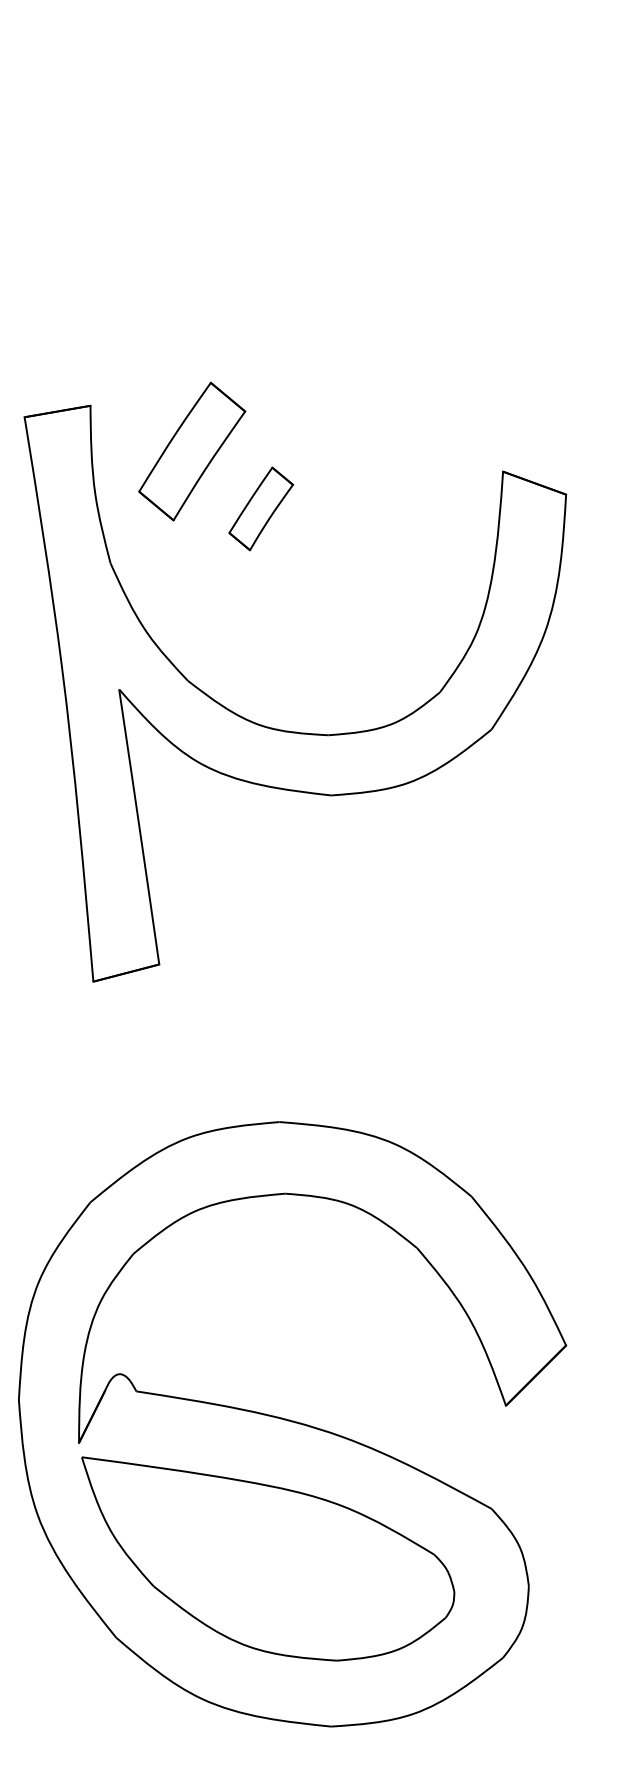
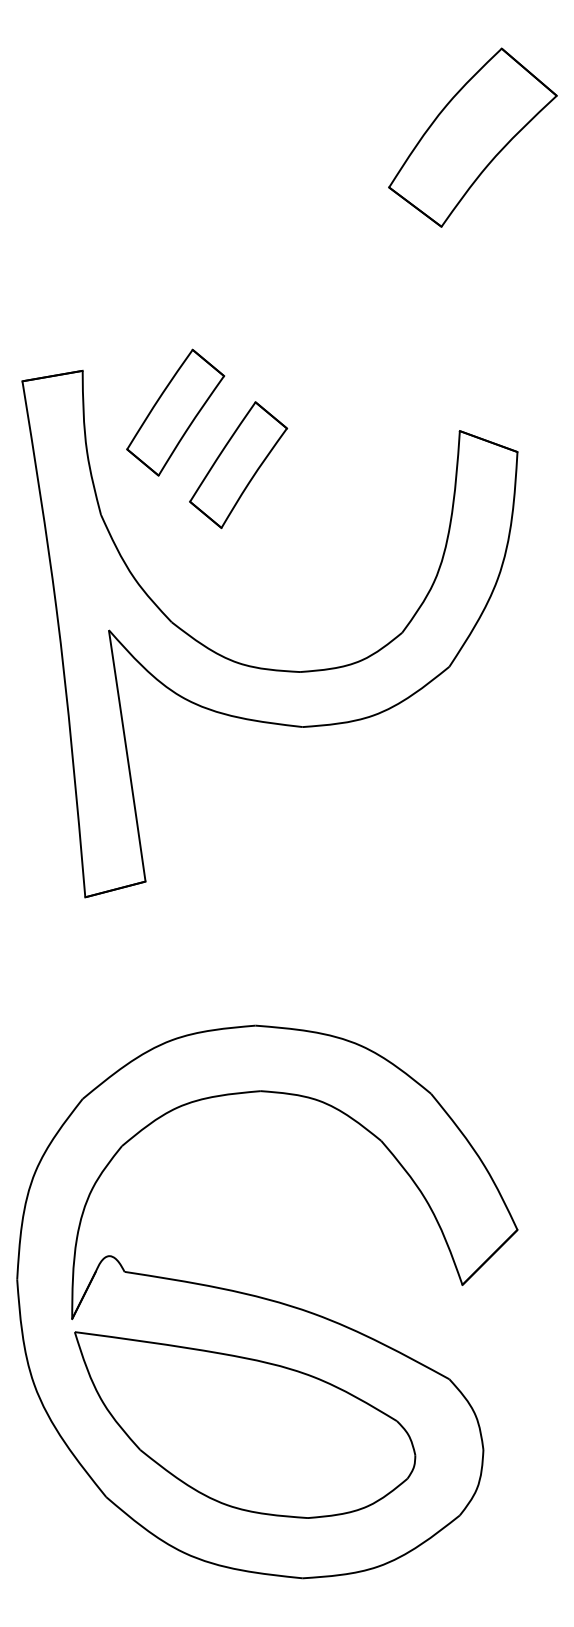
part: (517, 150) -> (473, 137), added
part: (261, 508) -> (239, 464), size x1.67

